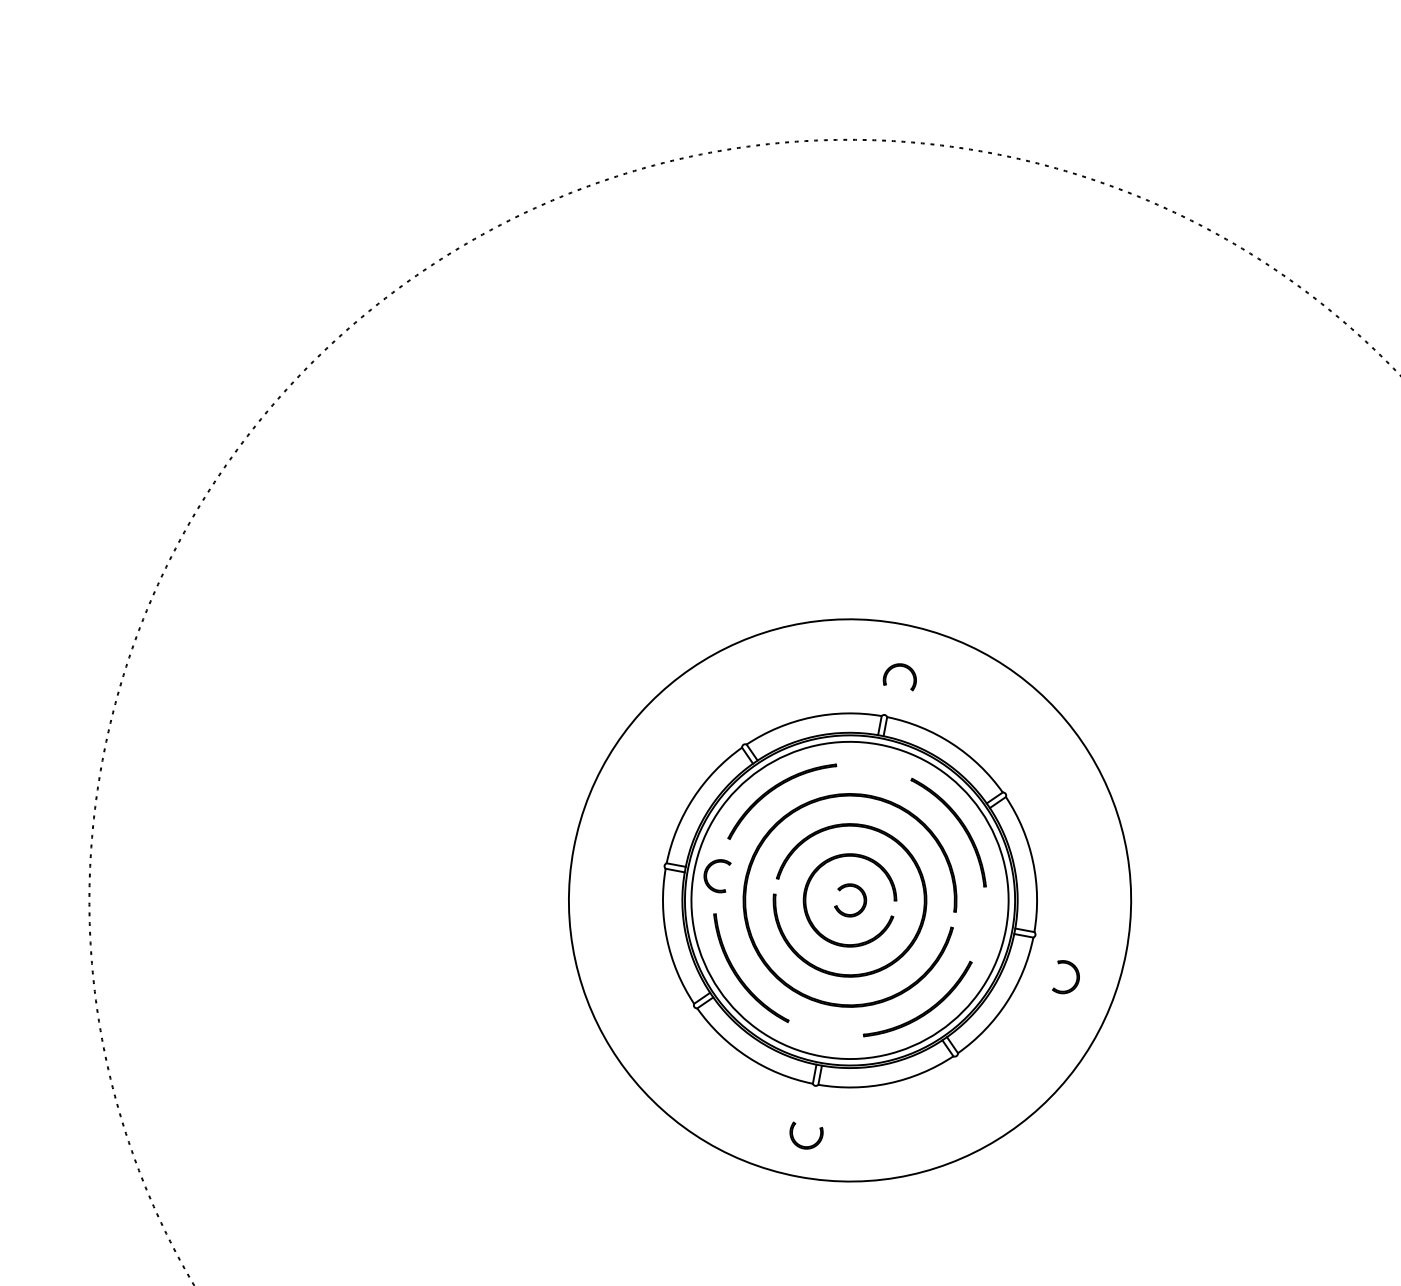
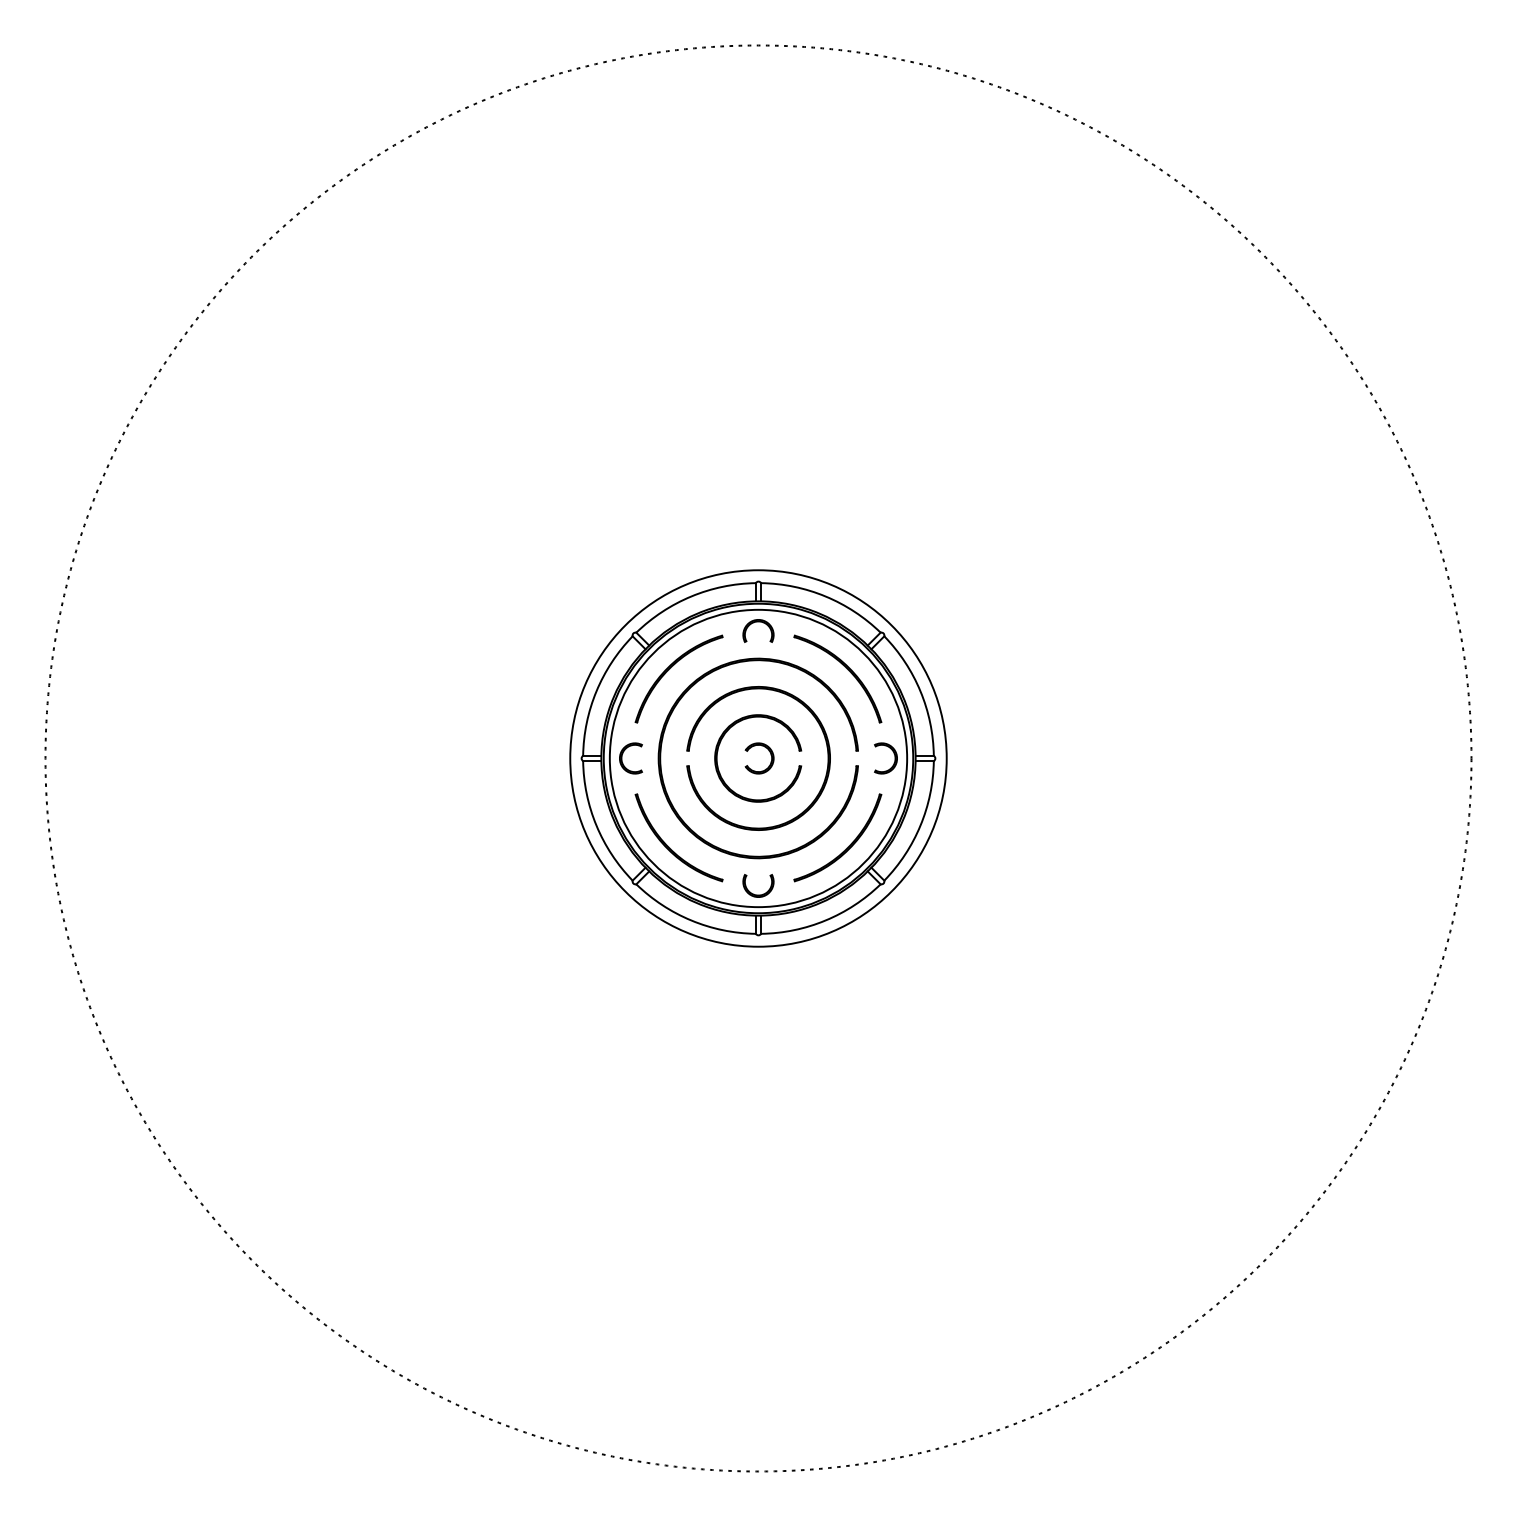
part: (902, 667) -> (758, 622), moved
circle: (850, 900) -> (758, 758), size x0.71
part: (1076, 979) -> (894, 758), moved
part: (804, 1145) -> (758, 894), moved

